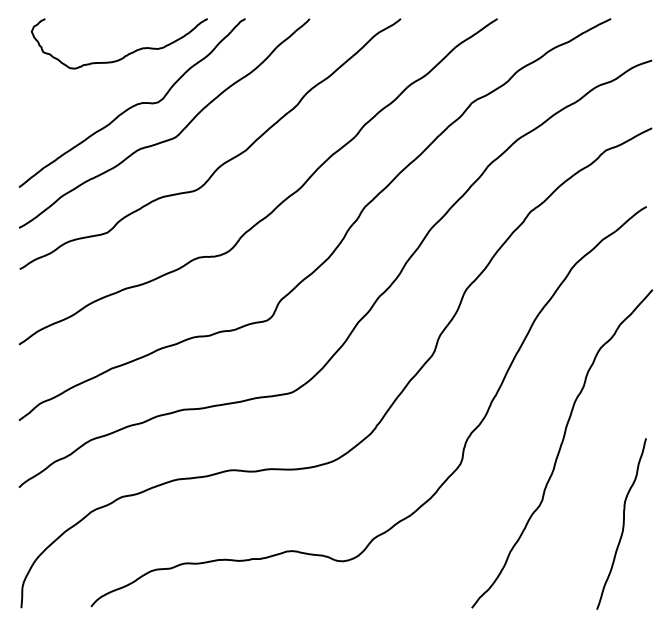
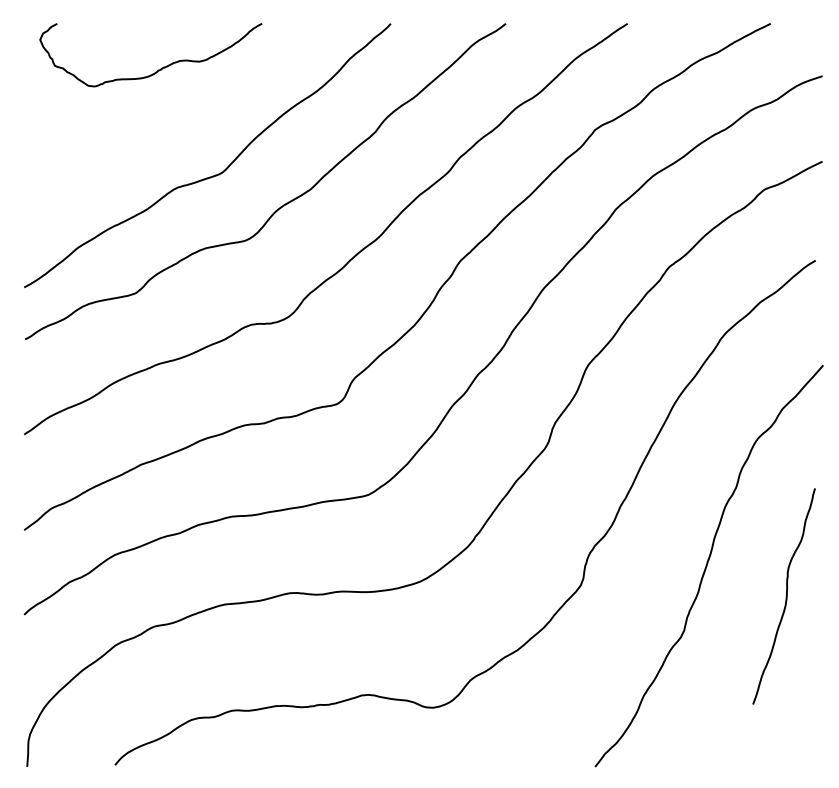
curve: (132, 105) -> (167, 132), removed
curve: (622, 523) -> (785, 595), moved

